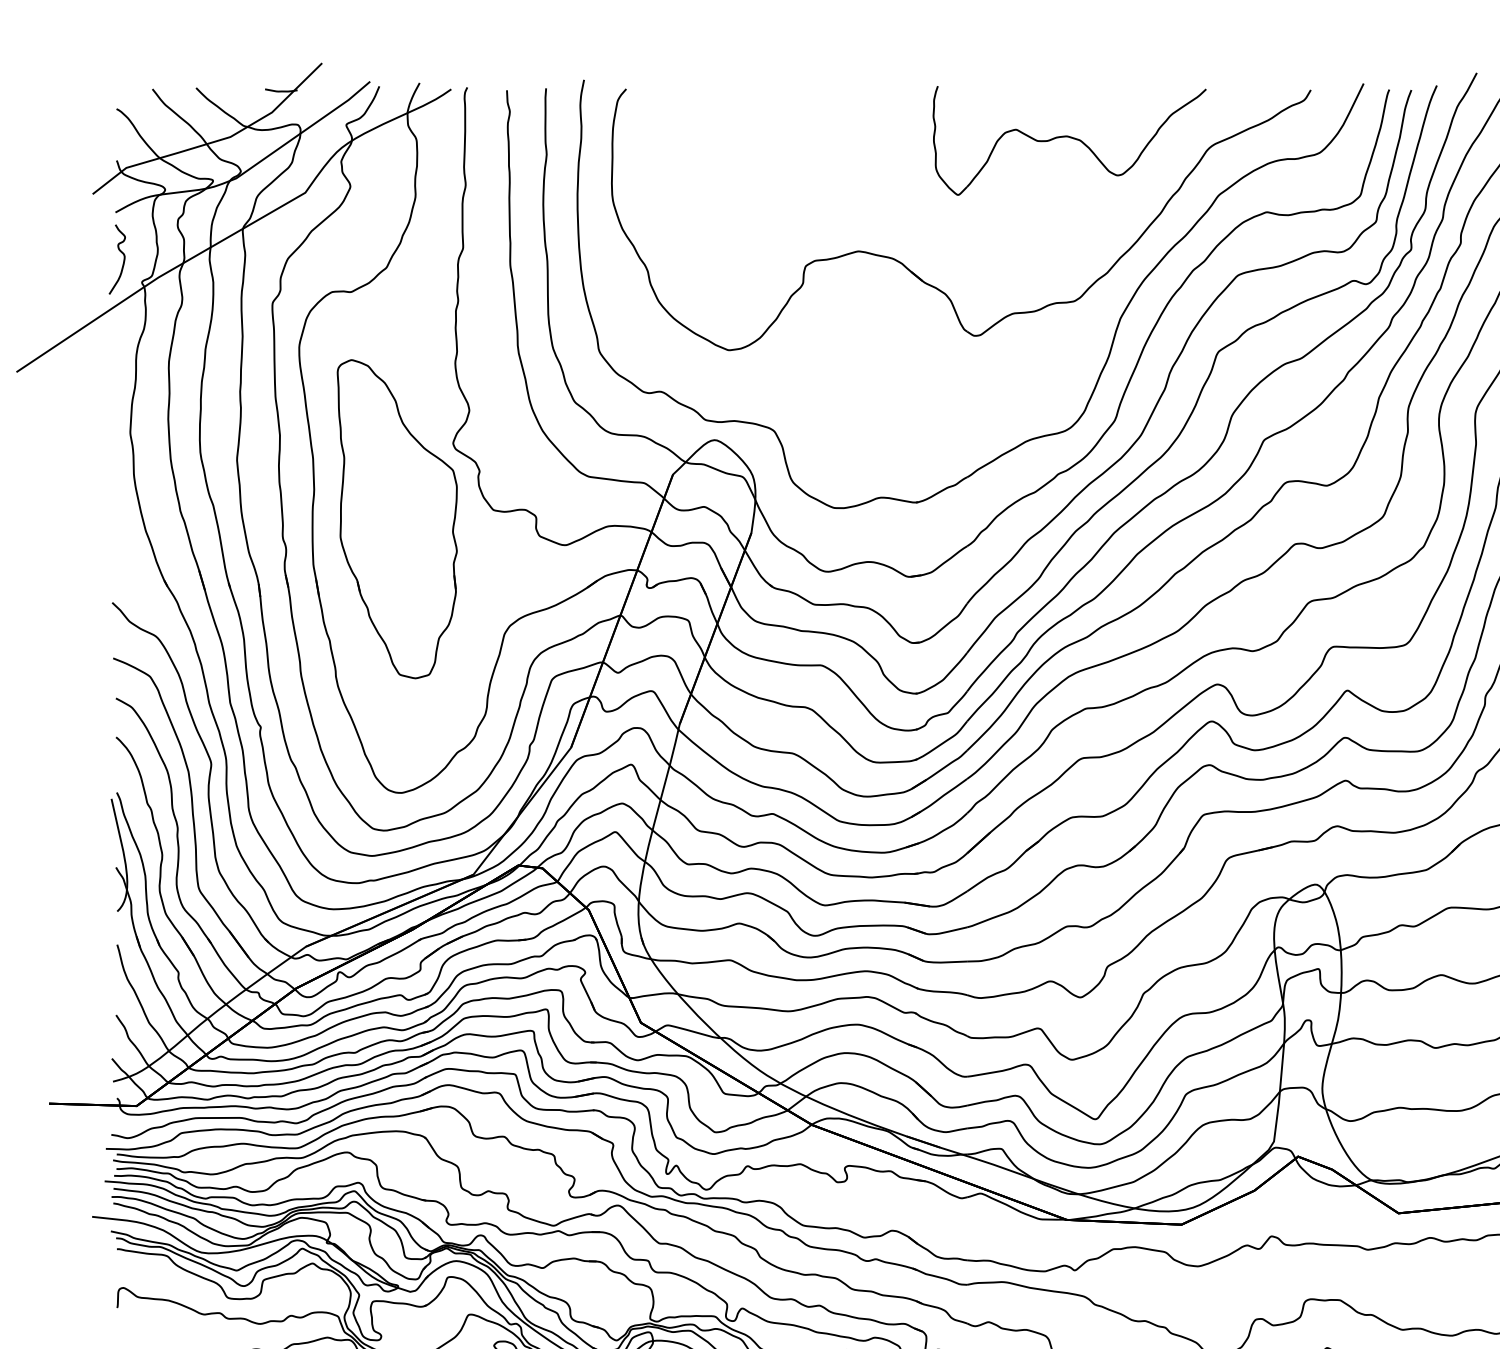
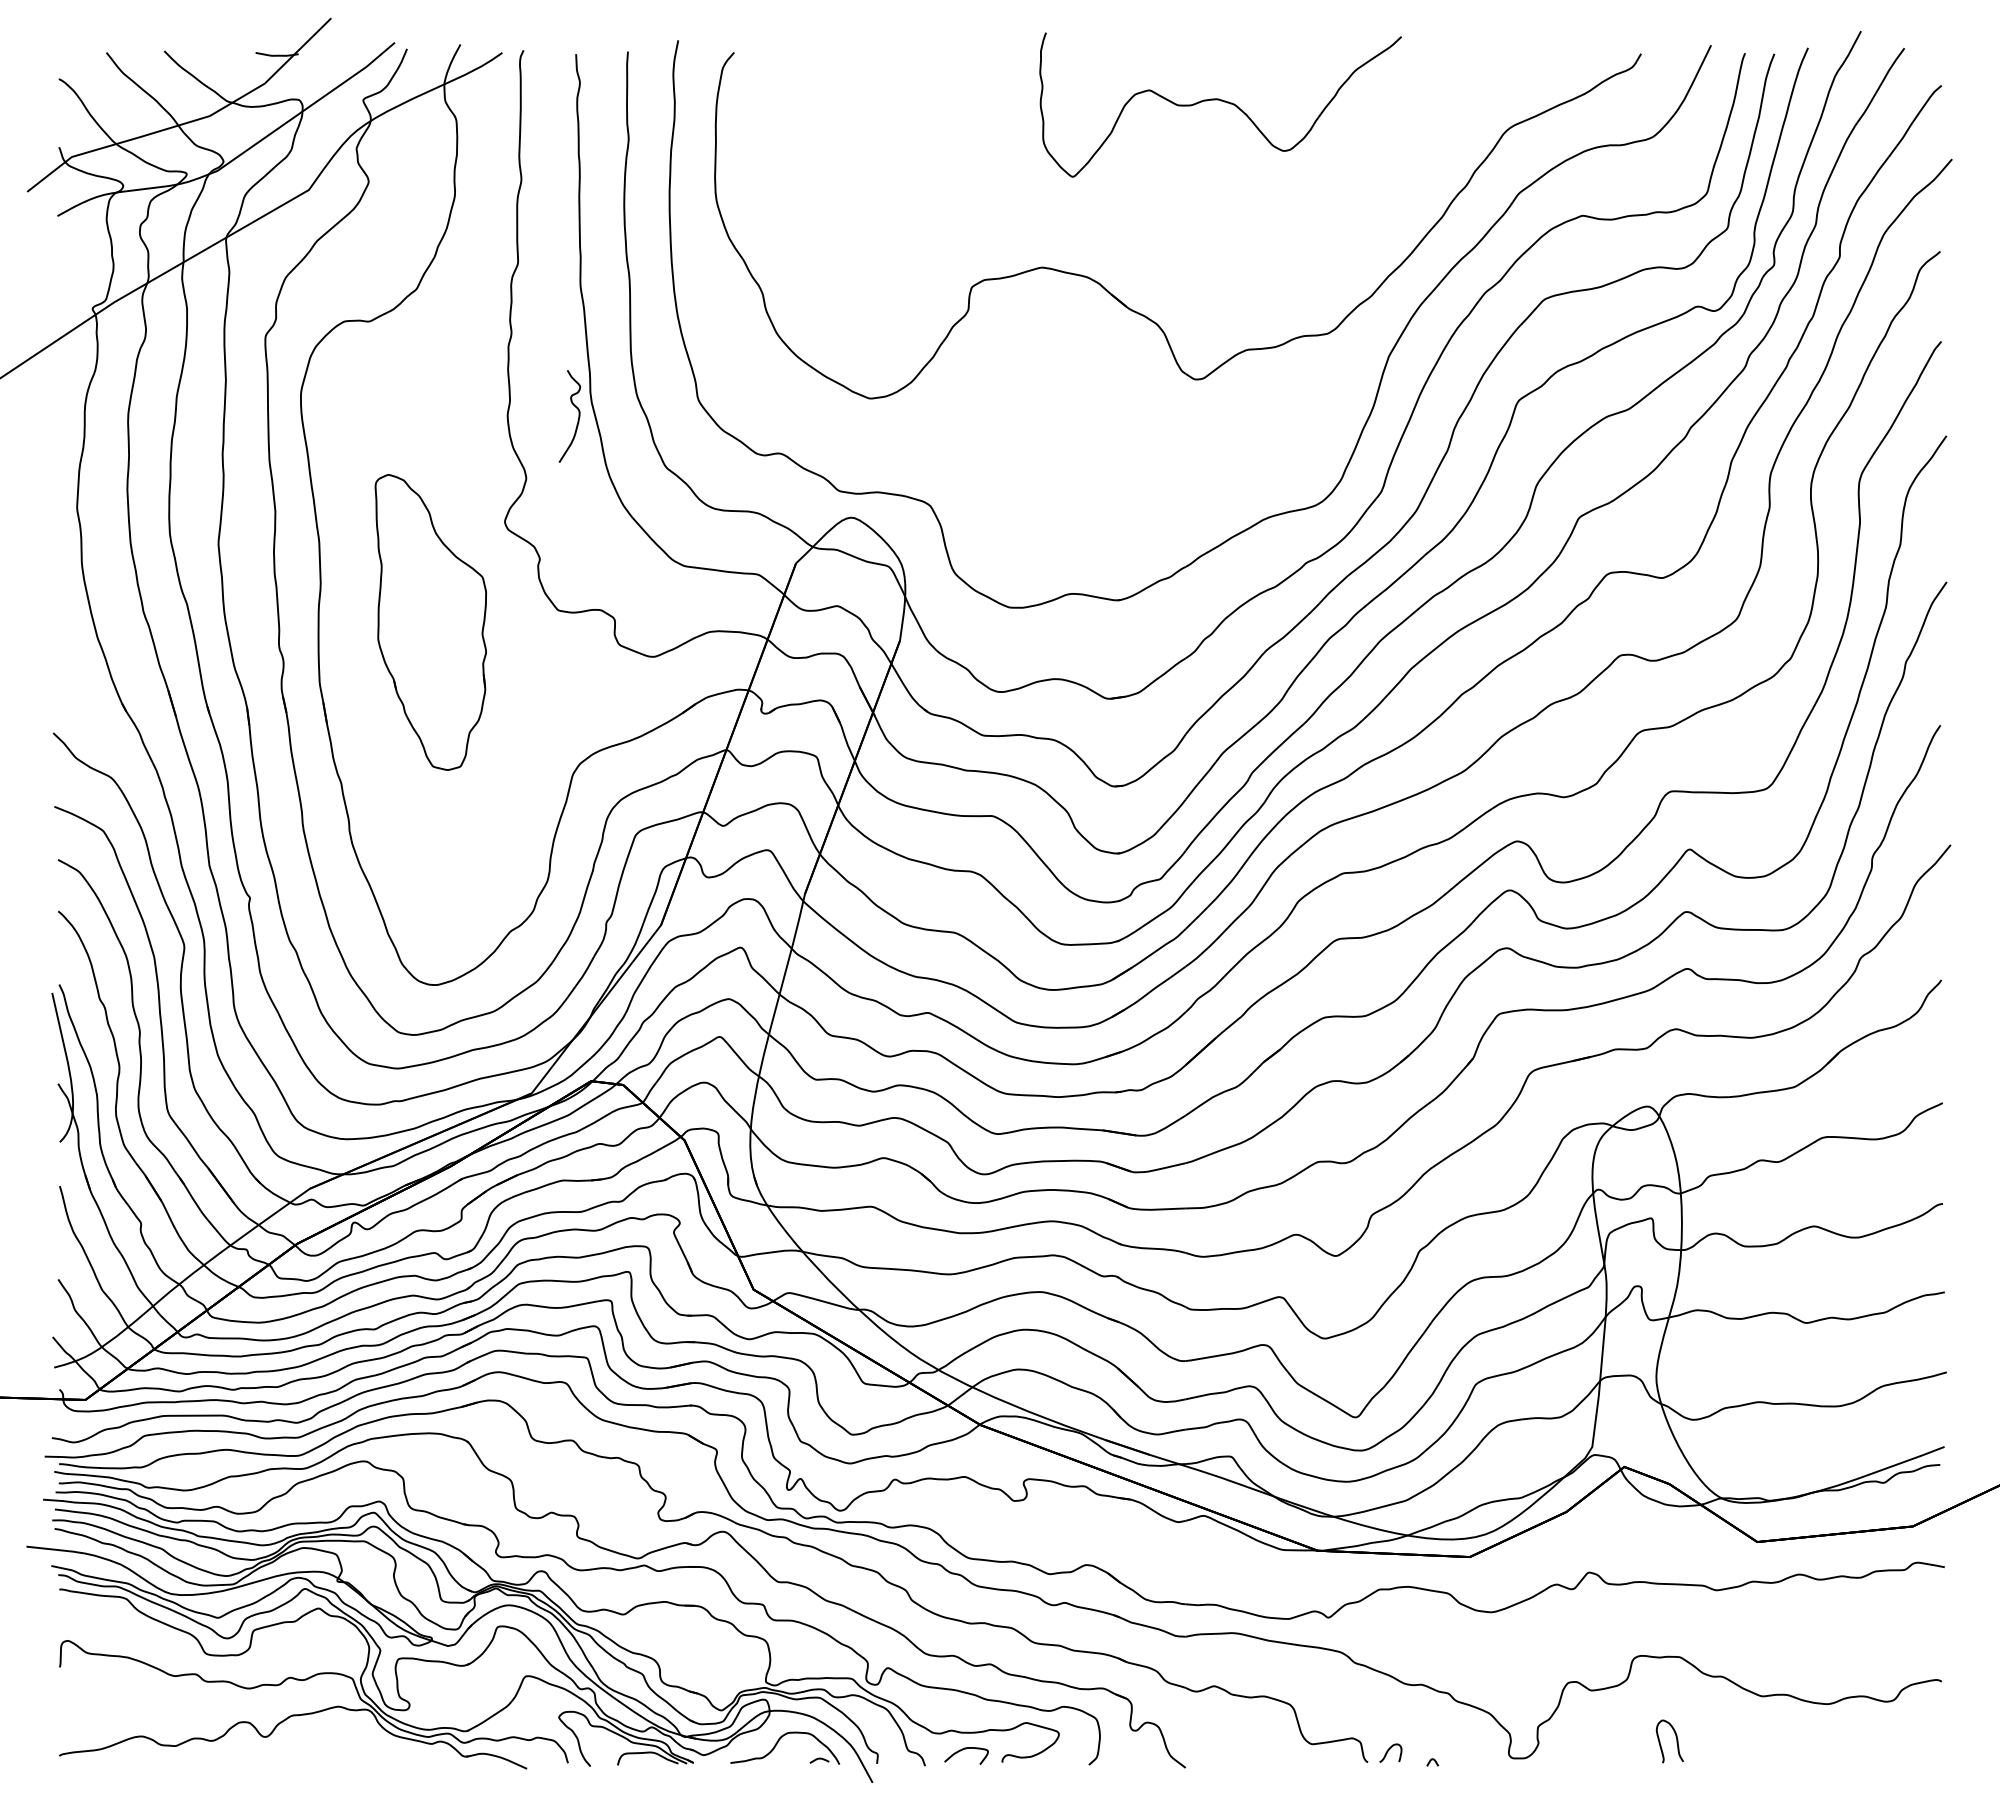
part: (1069, 140) -> (1220, 104), moved
curve: (123, 262) -> (577, 420), moved
part: (397, 519) -> (430, 622), size x0.7

